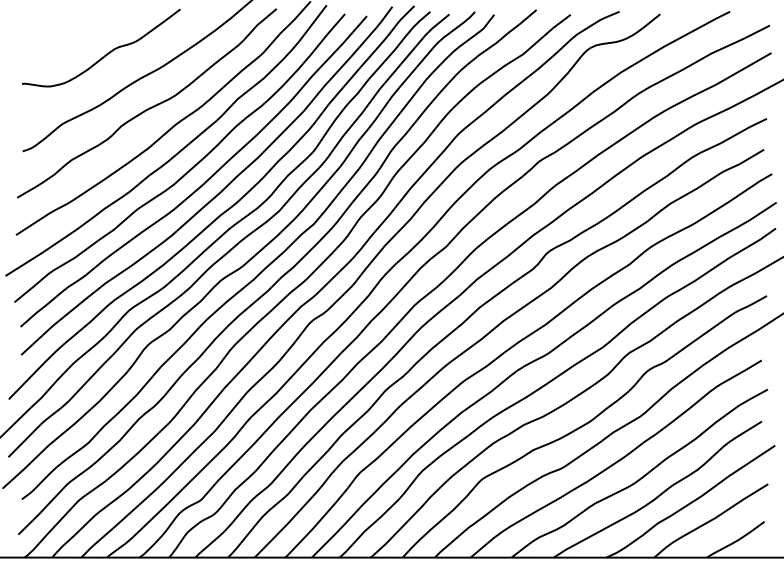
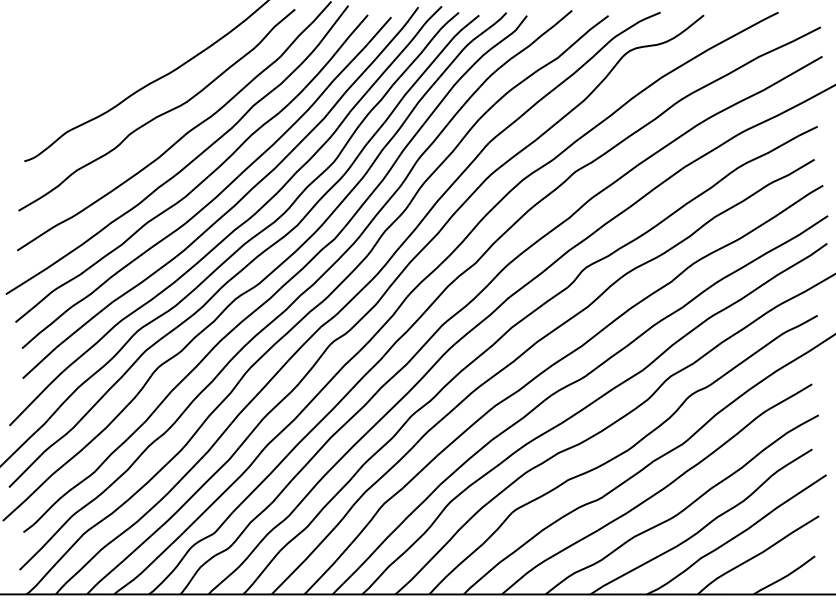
curve: (106, 53) -> (113, 57), removed

